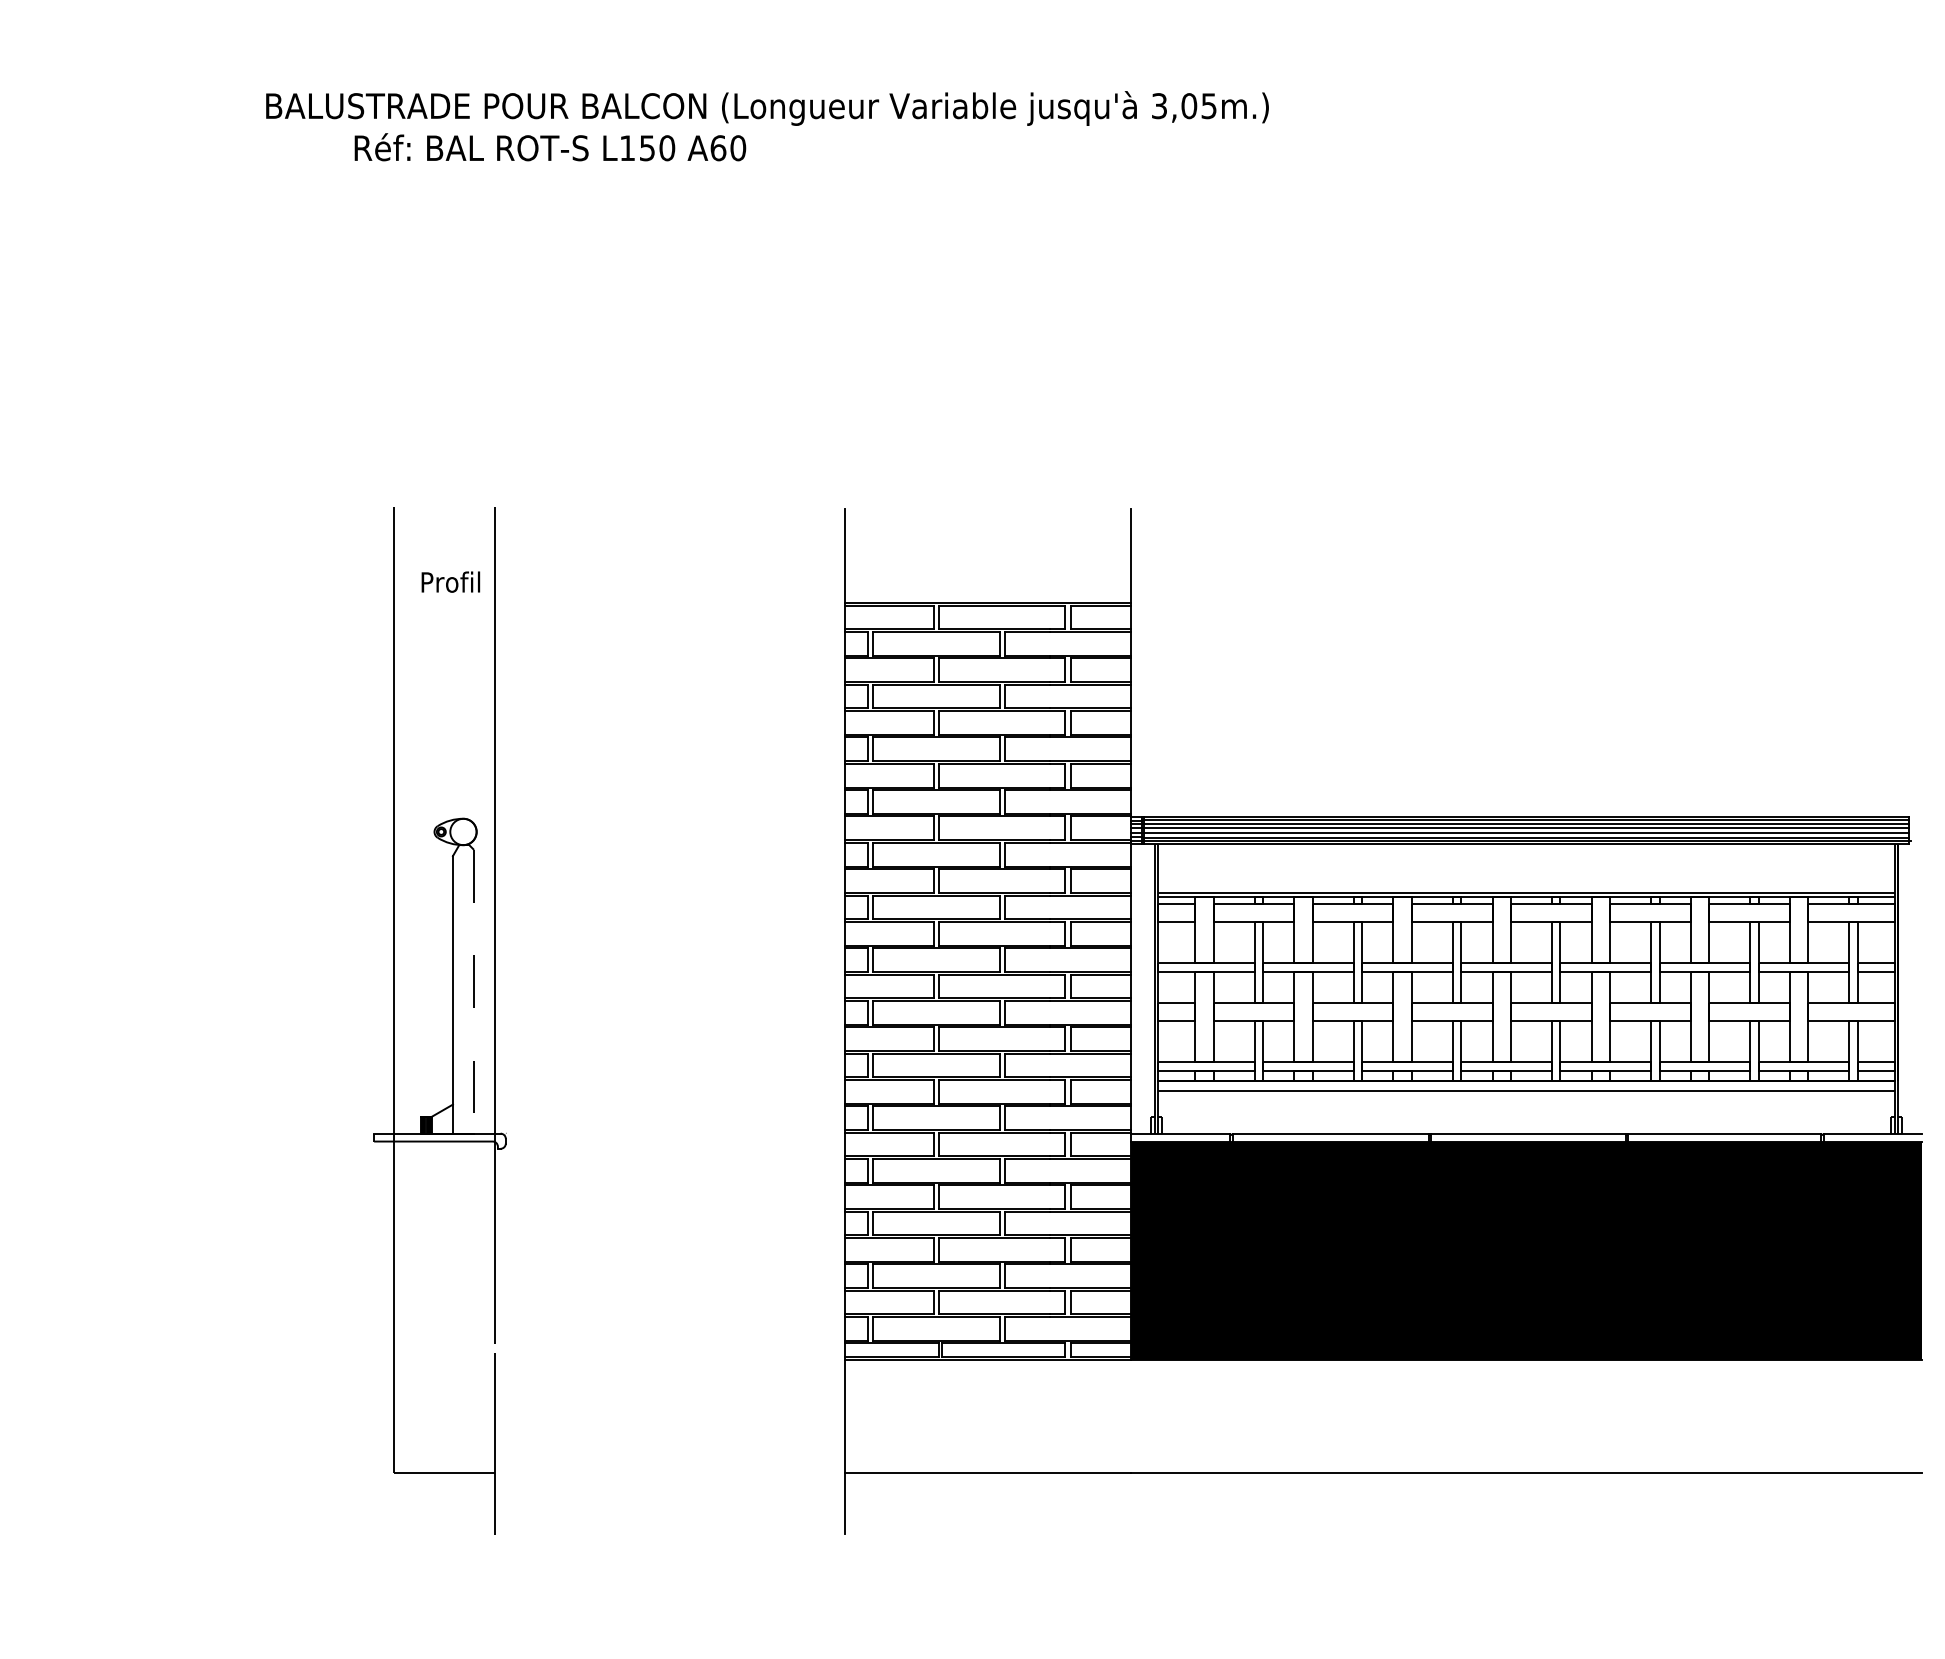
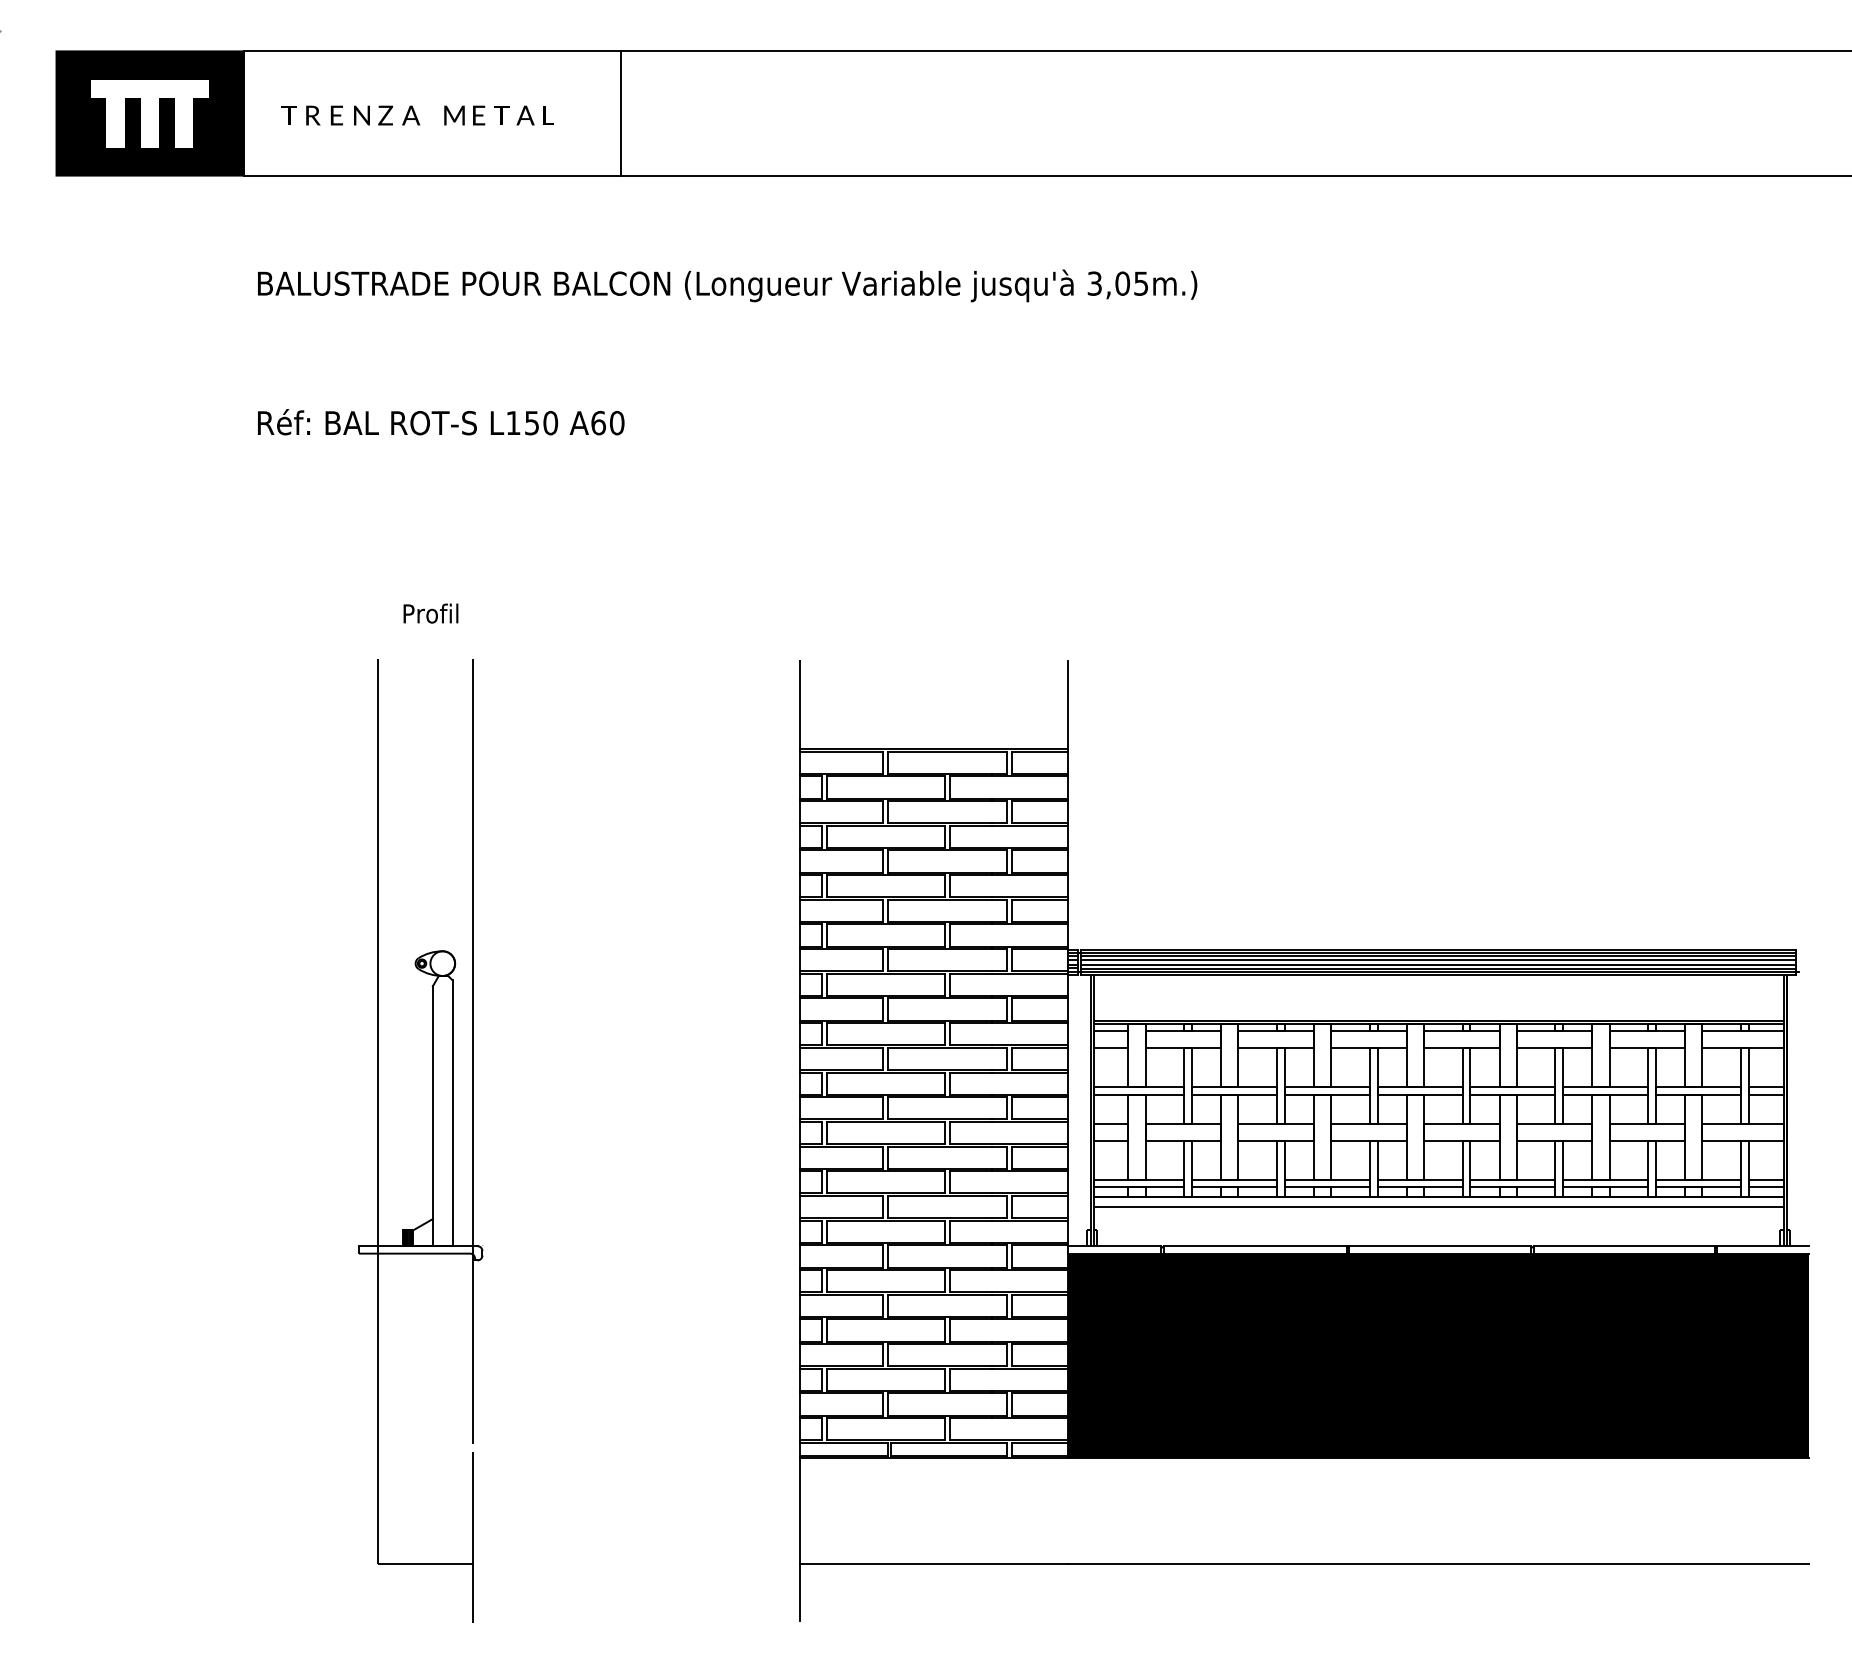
text: (550, 147) -> (441, 422), moved
text: (450, 582) -> (430, 613), moved
line: (473, 991) -> (452, 1113), dashed -> solid

